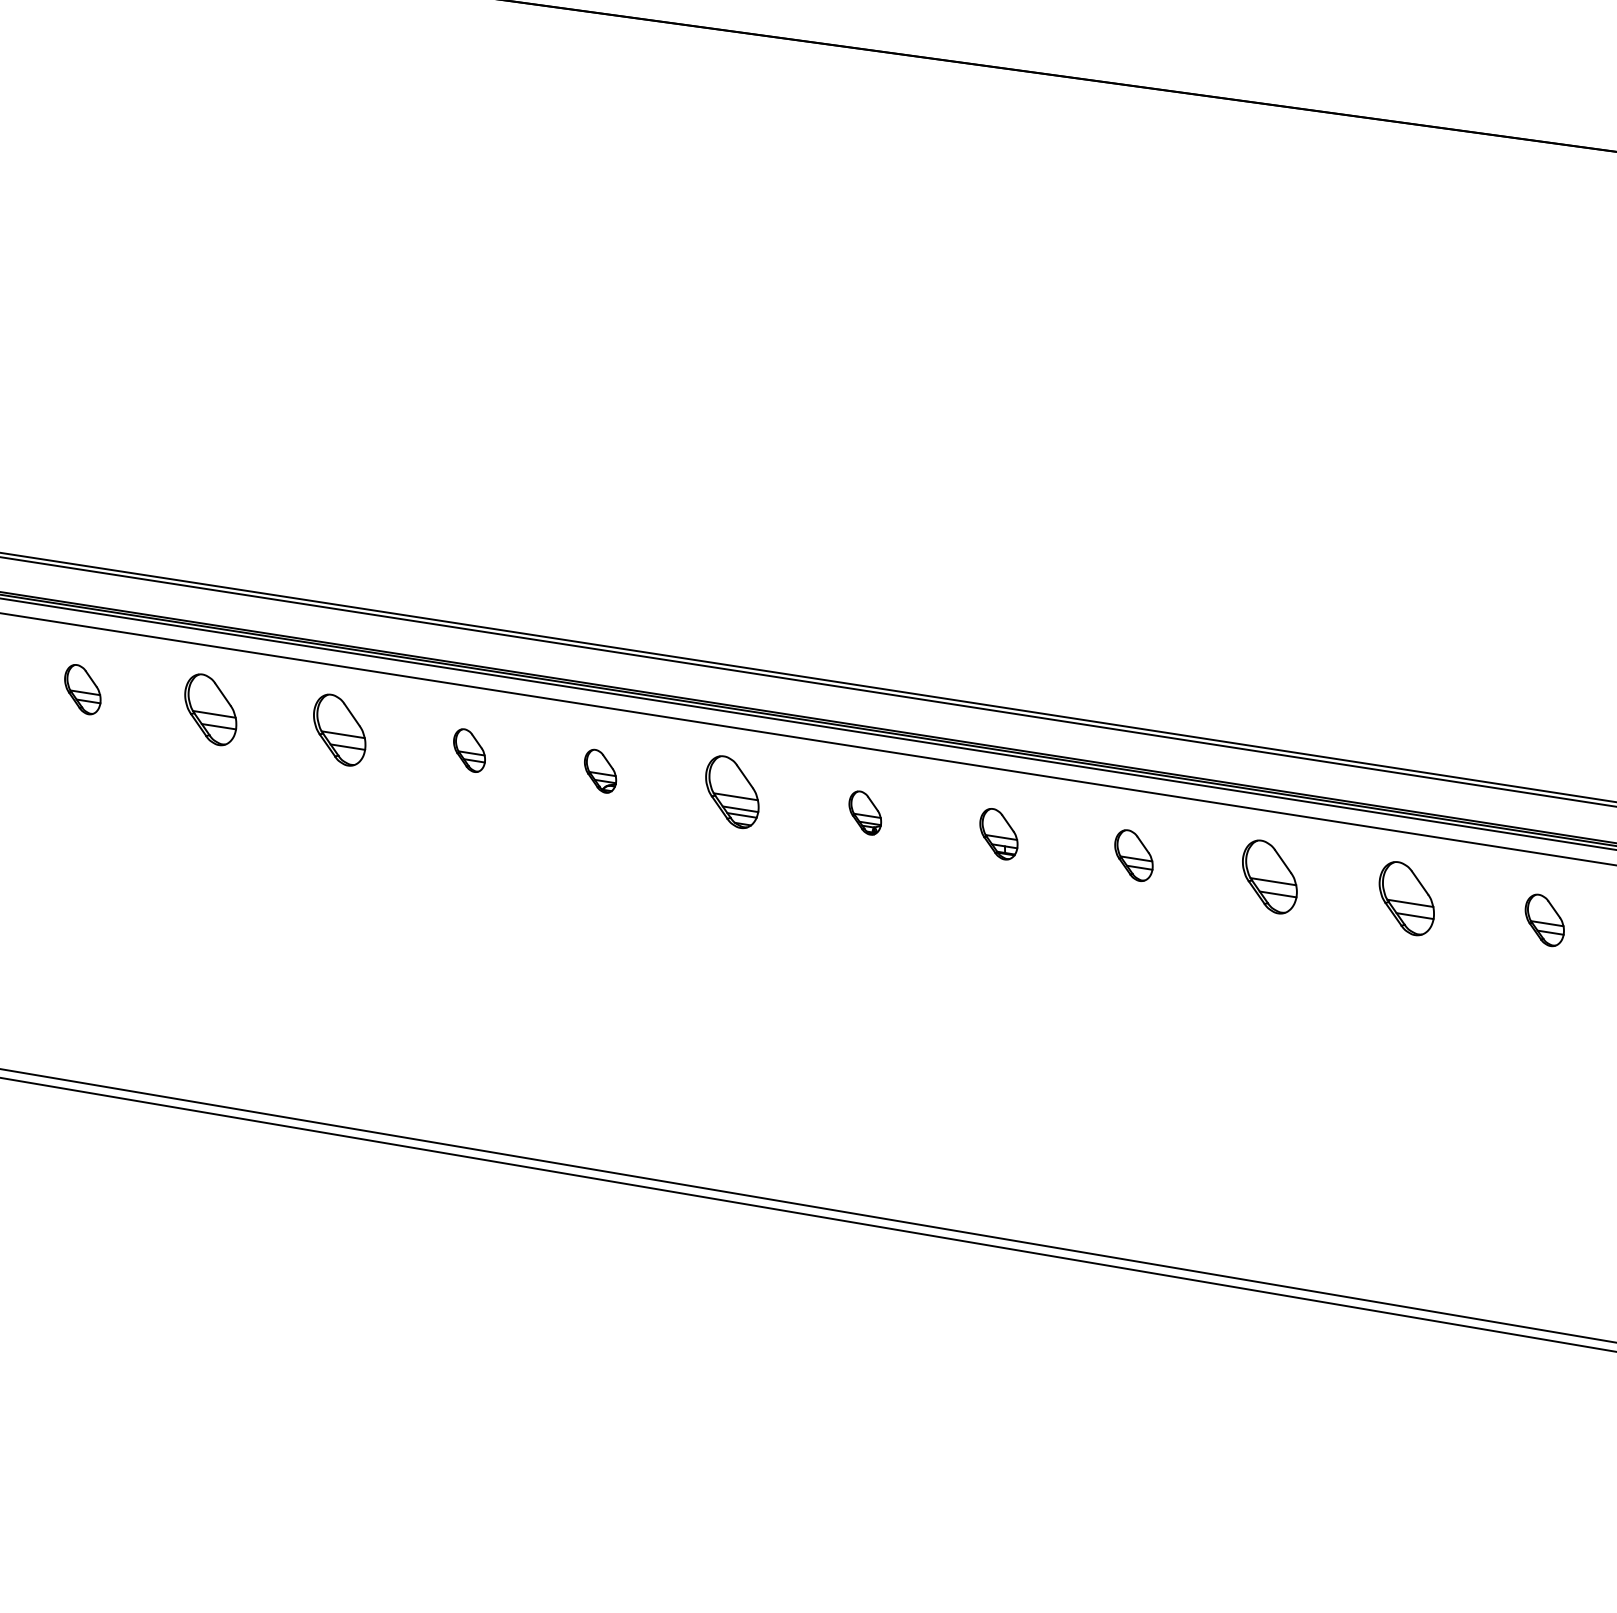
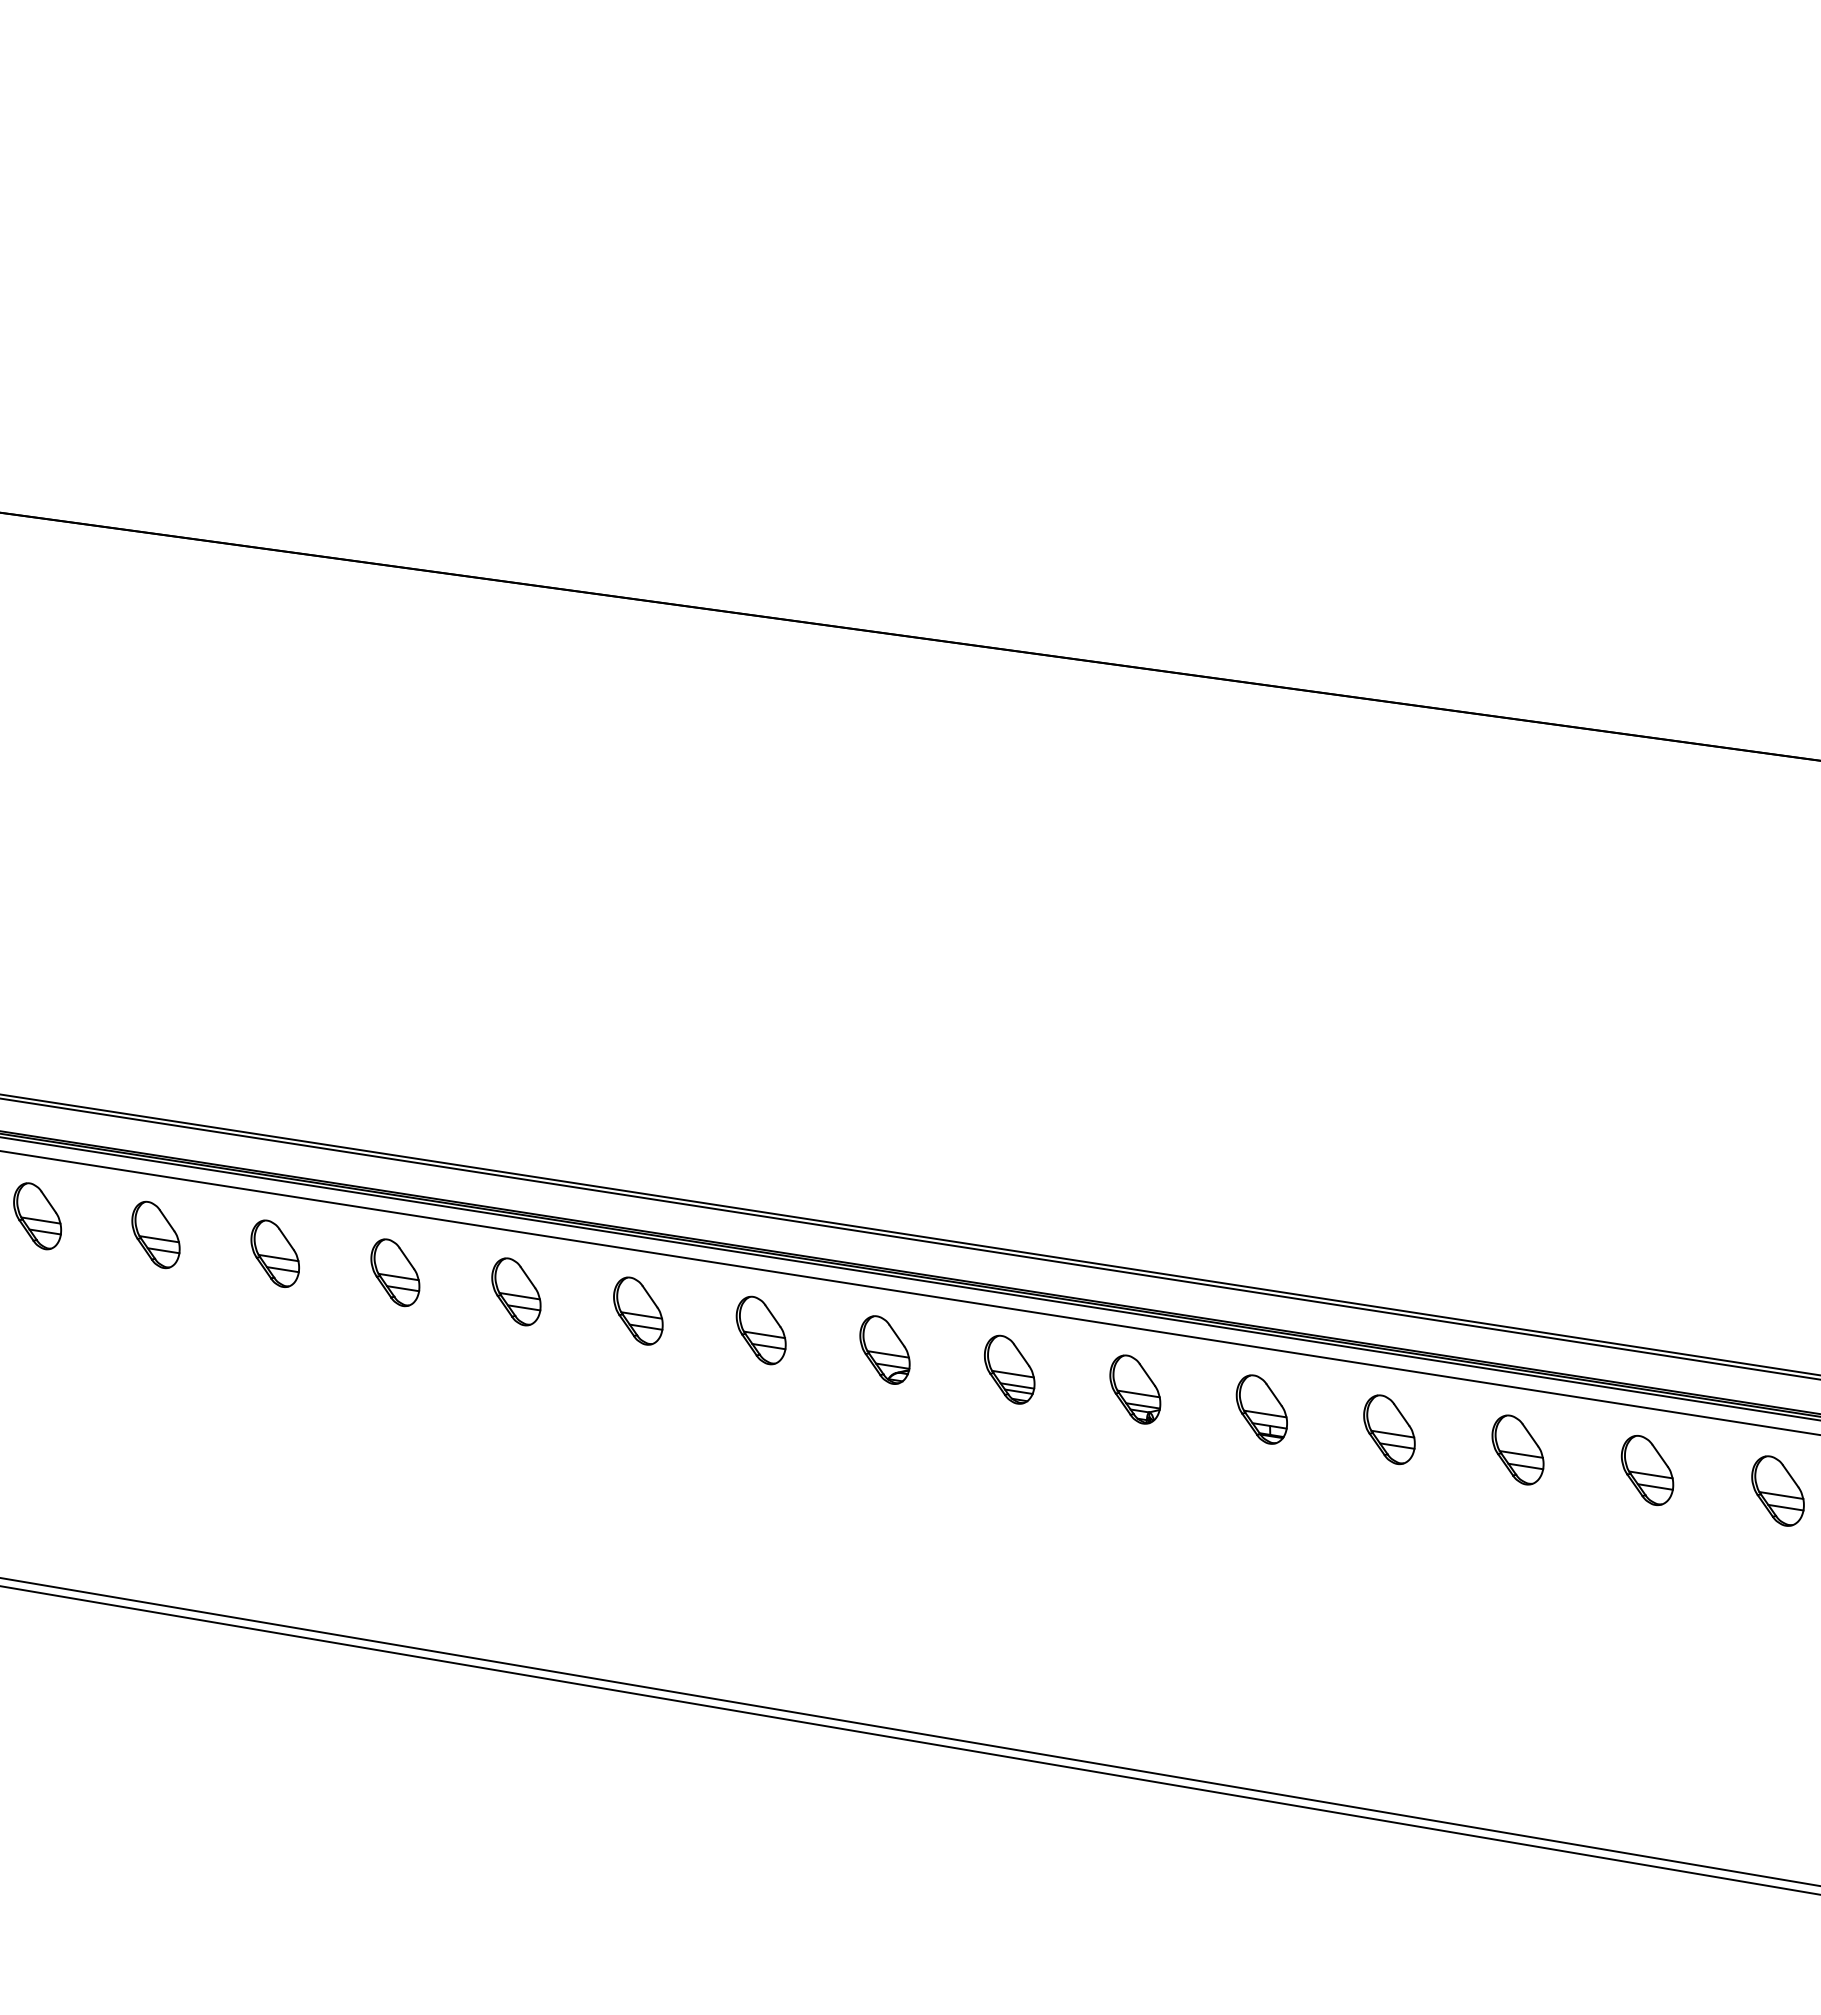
part: (82, 689) -> (395, 1272), size x1.43
part: (468, 750) -> (760, 1330), size x1.67
part: (599, 770) -> (884, 1349), size x1.67
part: (865, 813) -> (1135, 1389), size x1.67
part: (998, 834) -> (1261, 1409), size x1.43
part: (1133, 855) -> (1389, 1429), size x1.43
part: (1544, 919) -> (1777, 1490), size x1.43

